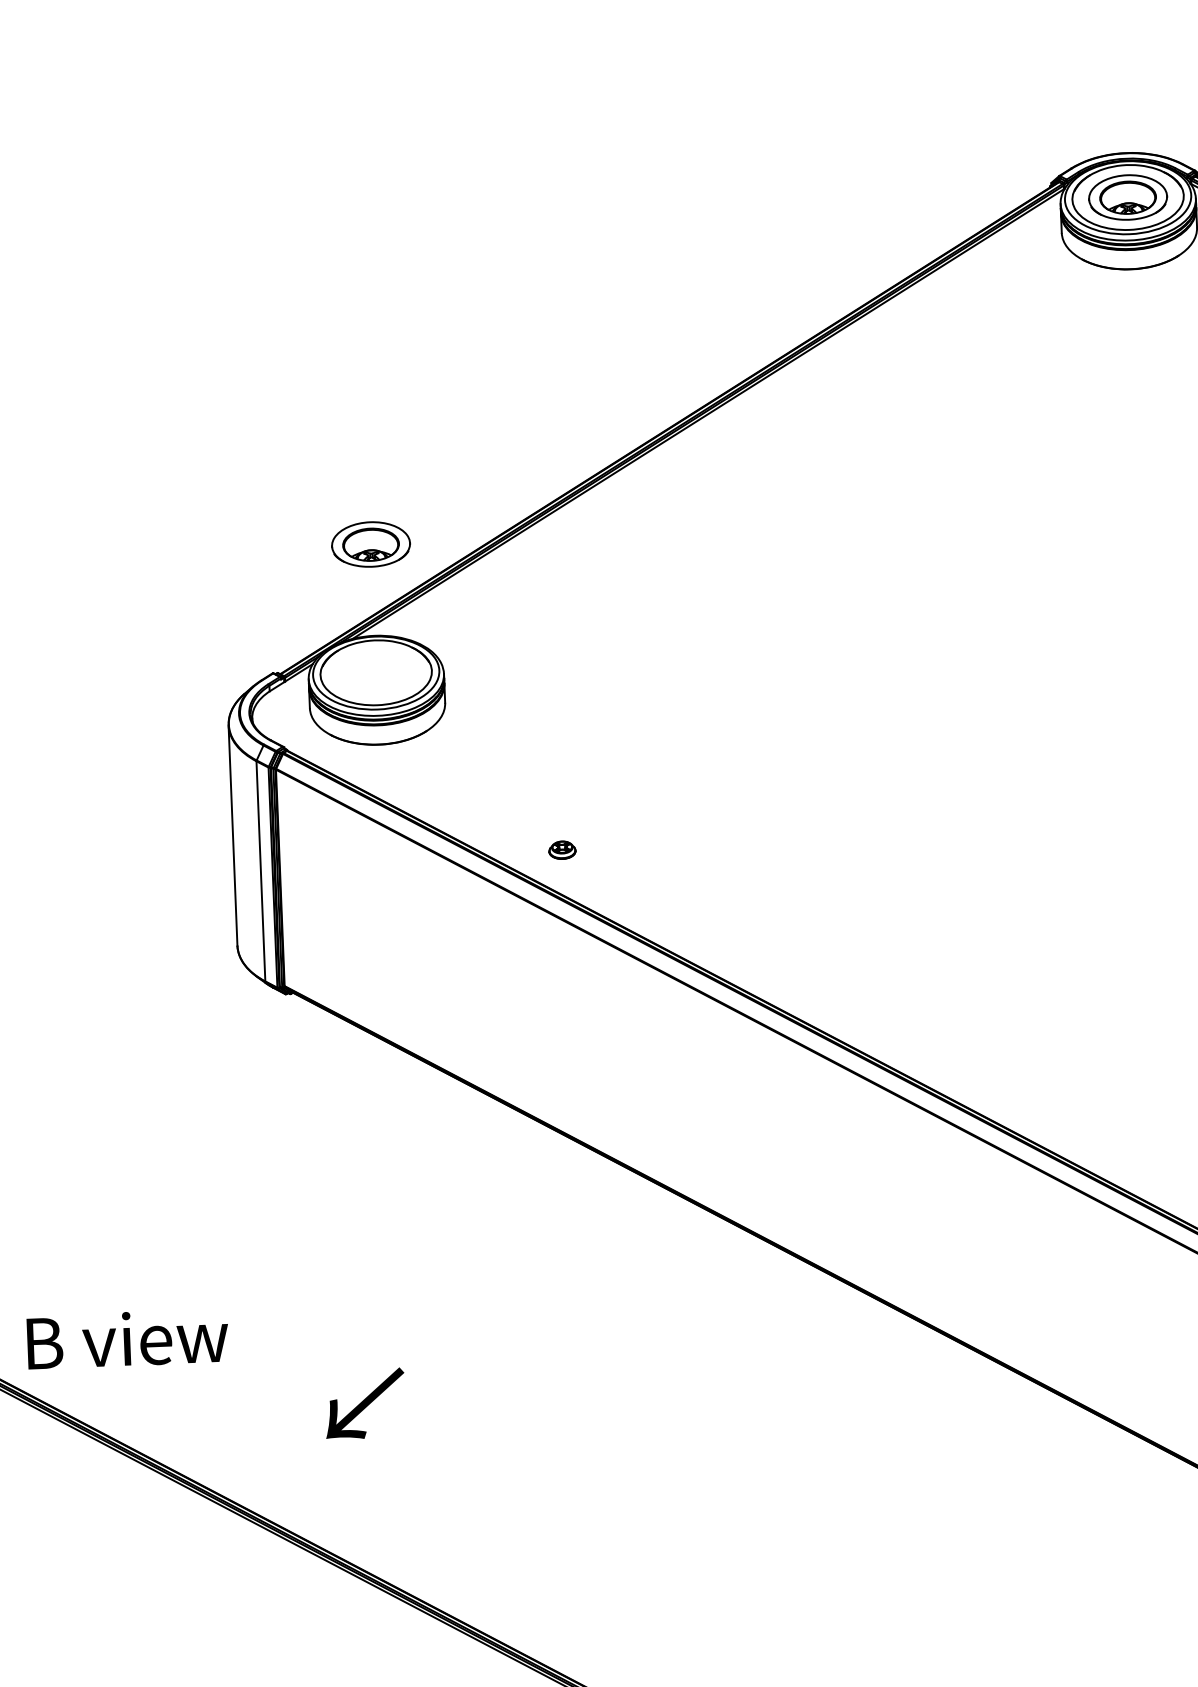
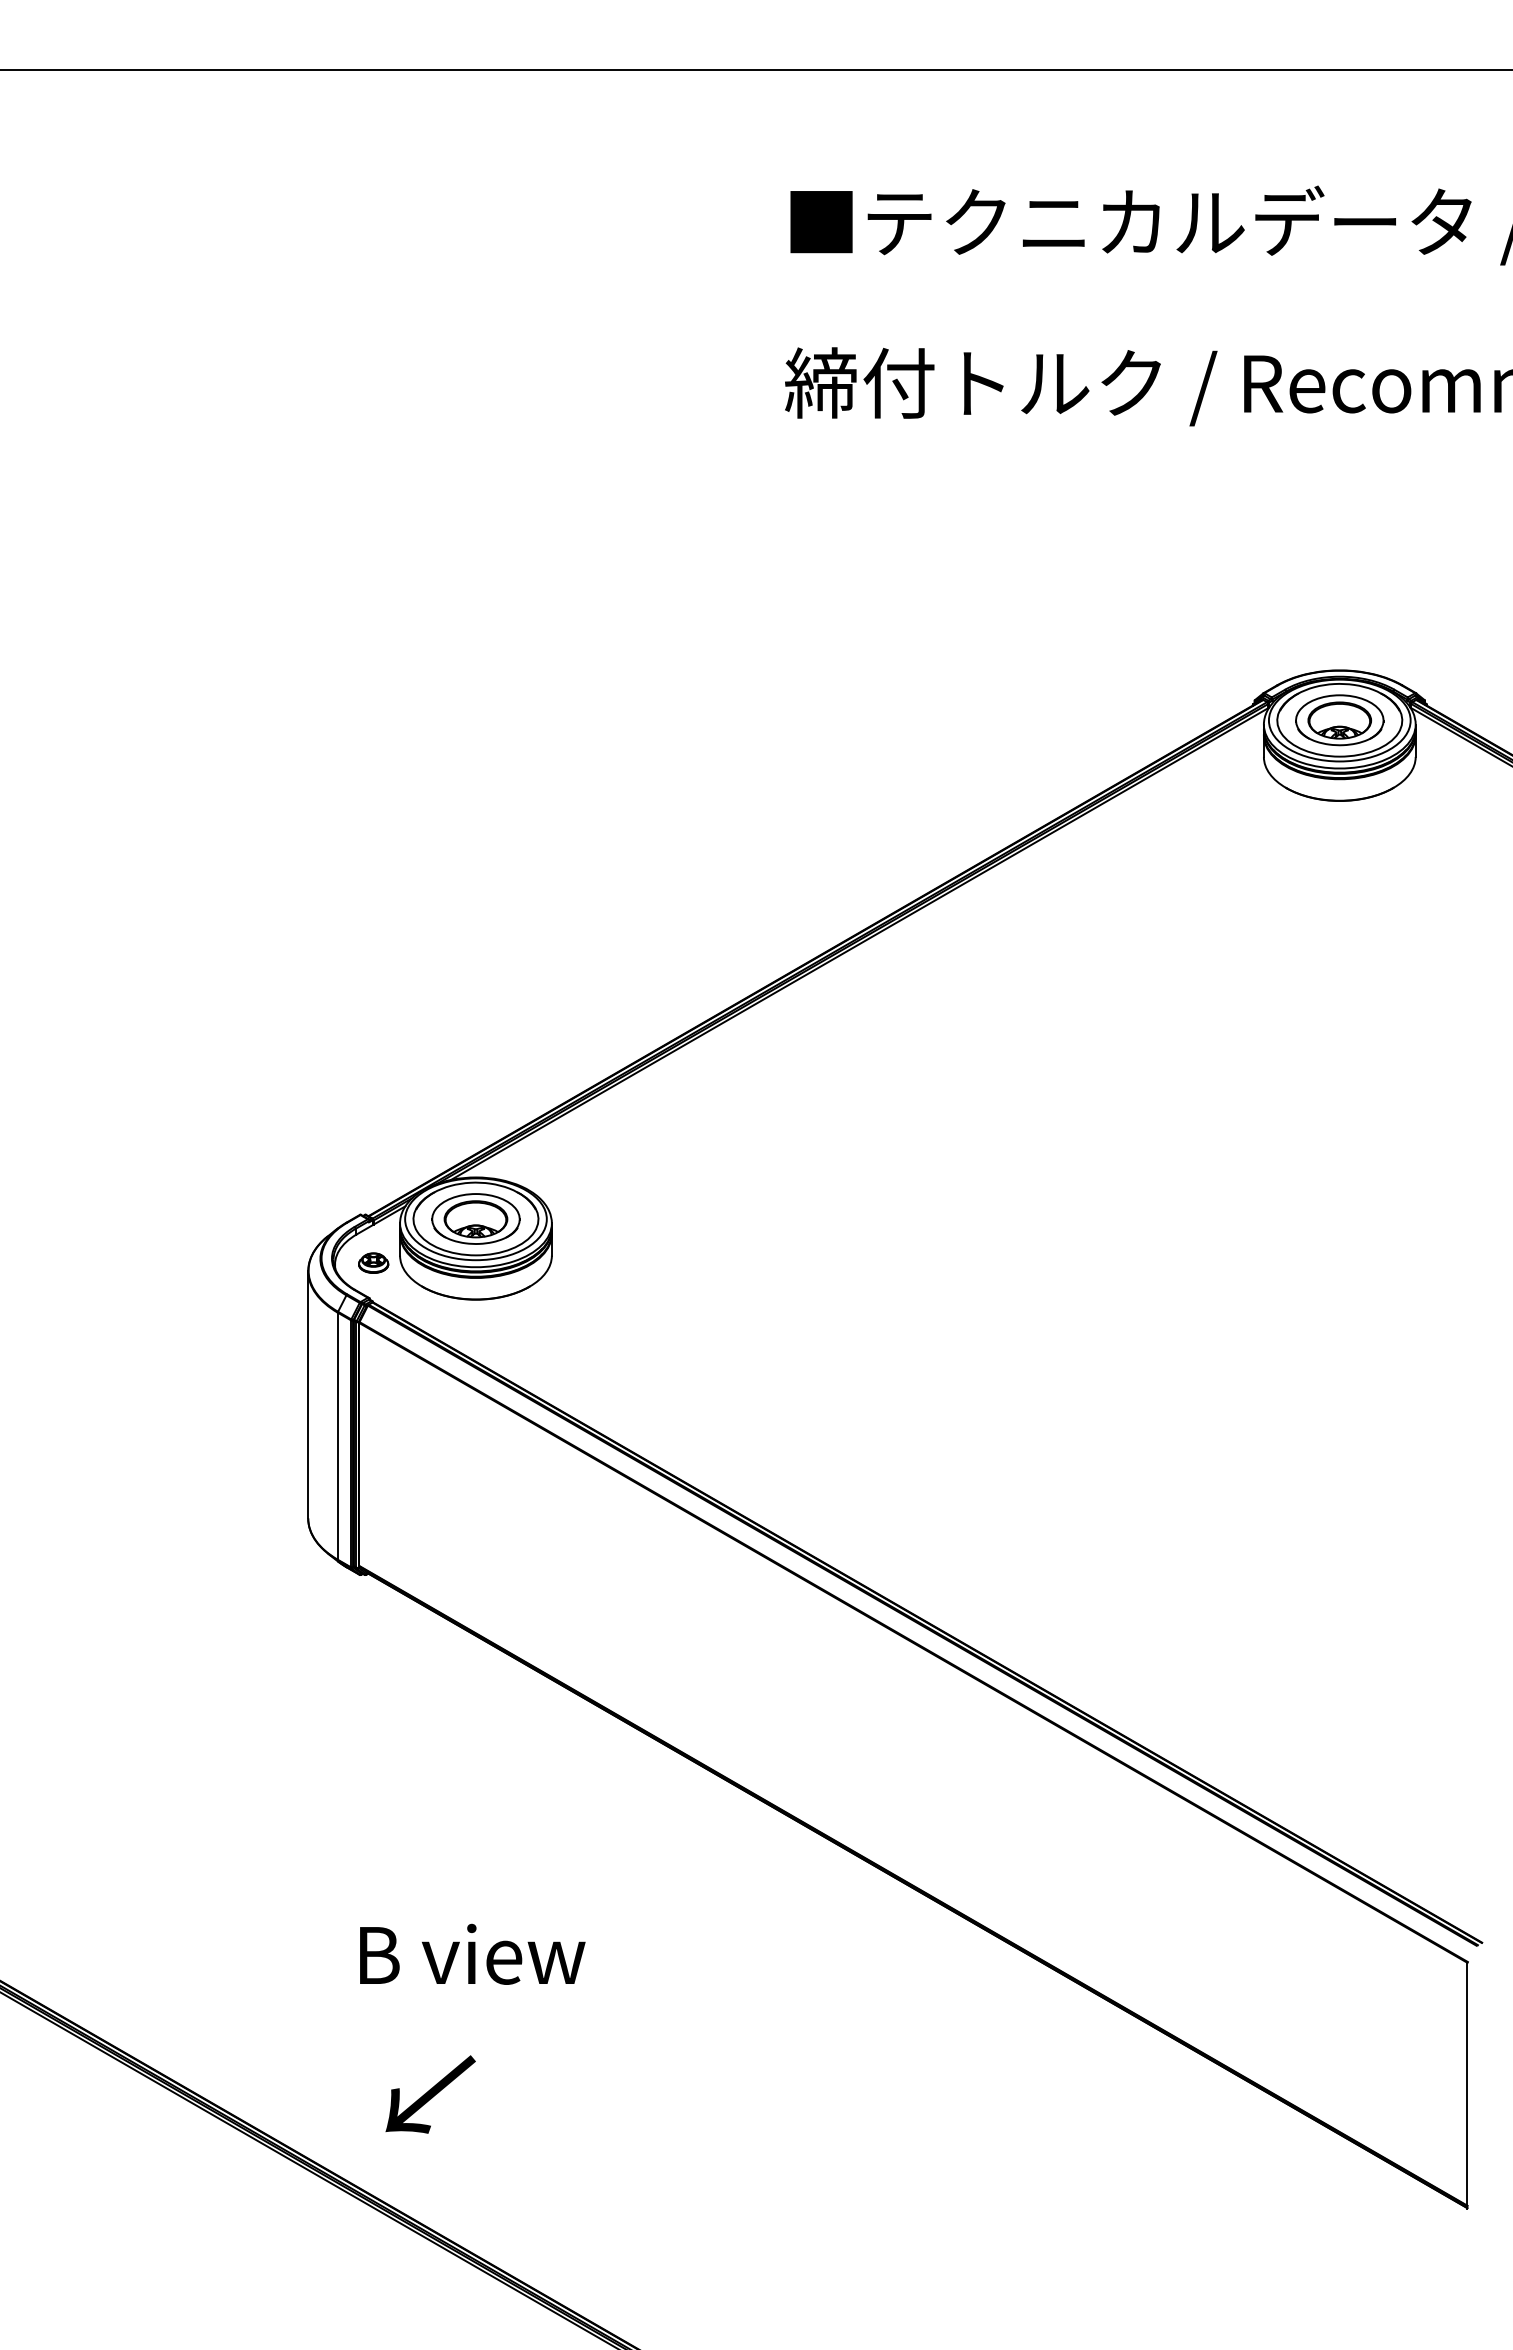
part: (370, 544) -> (475, 1218), moved
part: (562, 849) -> (373, 1262), moved
text: (127, 1338) -> (472, 1953), moved
text: (364, 1403) -> (430, 2094), moved

